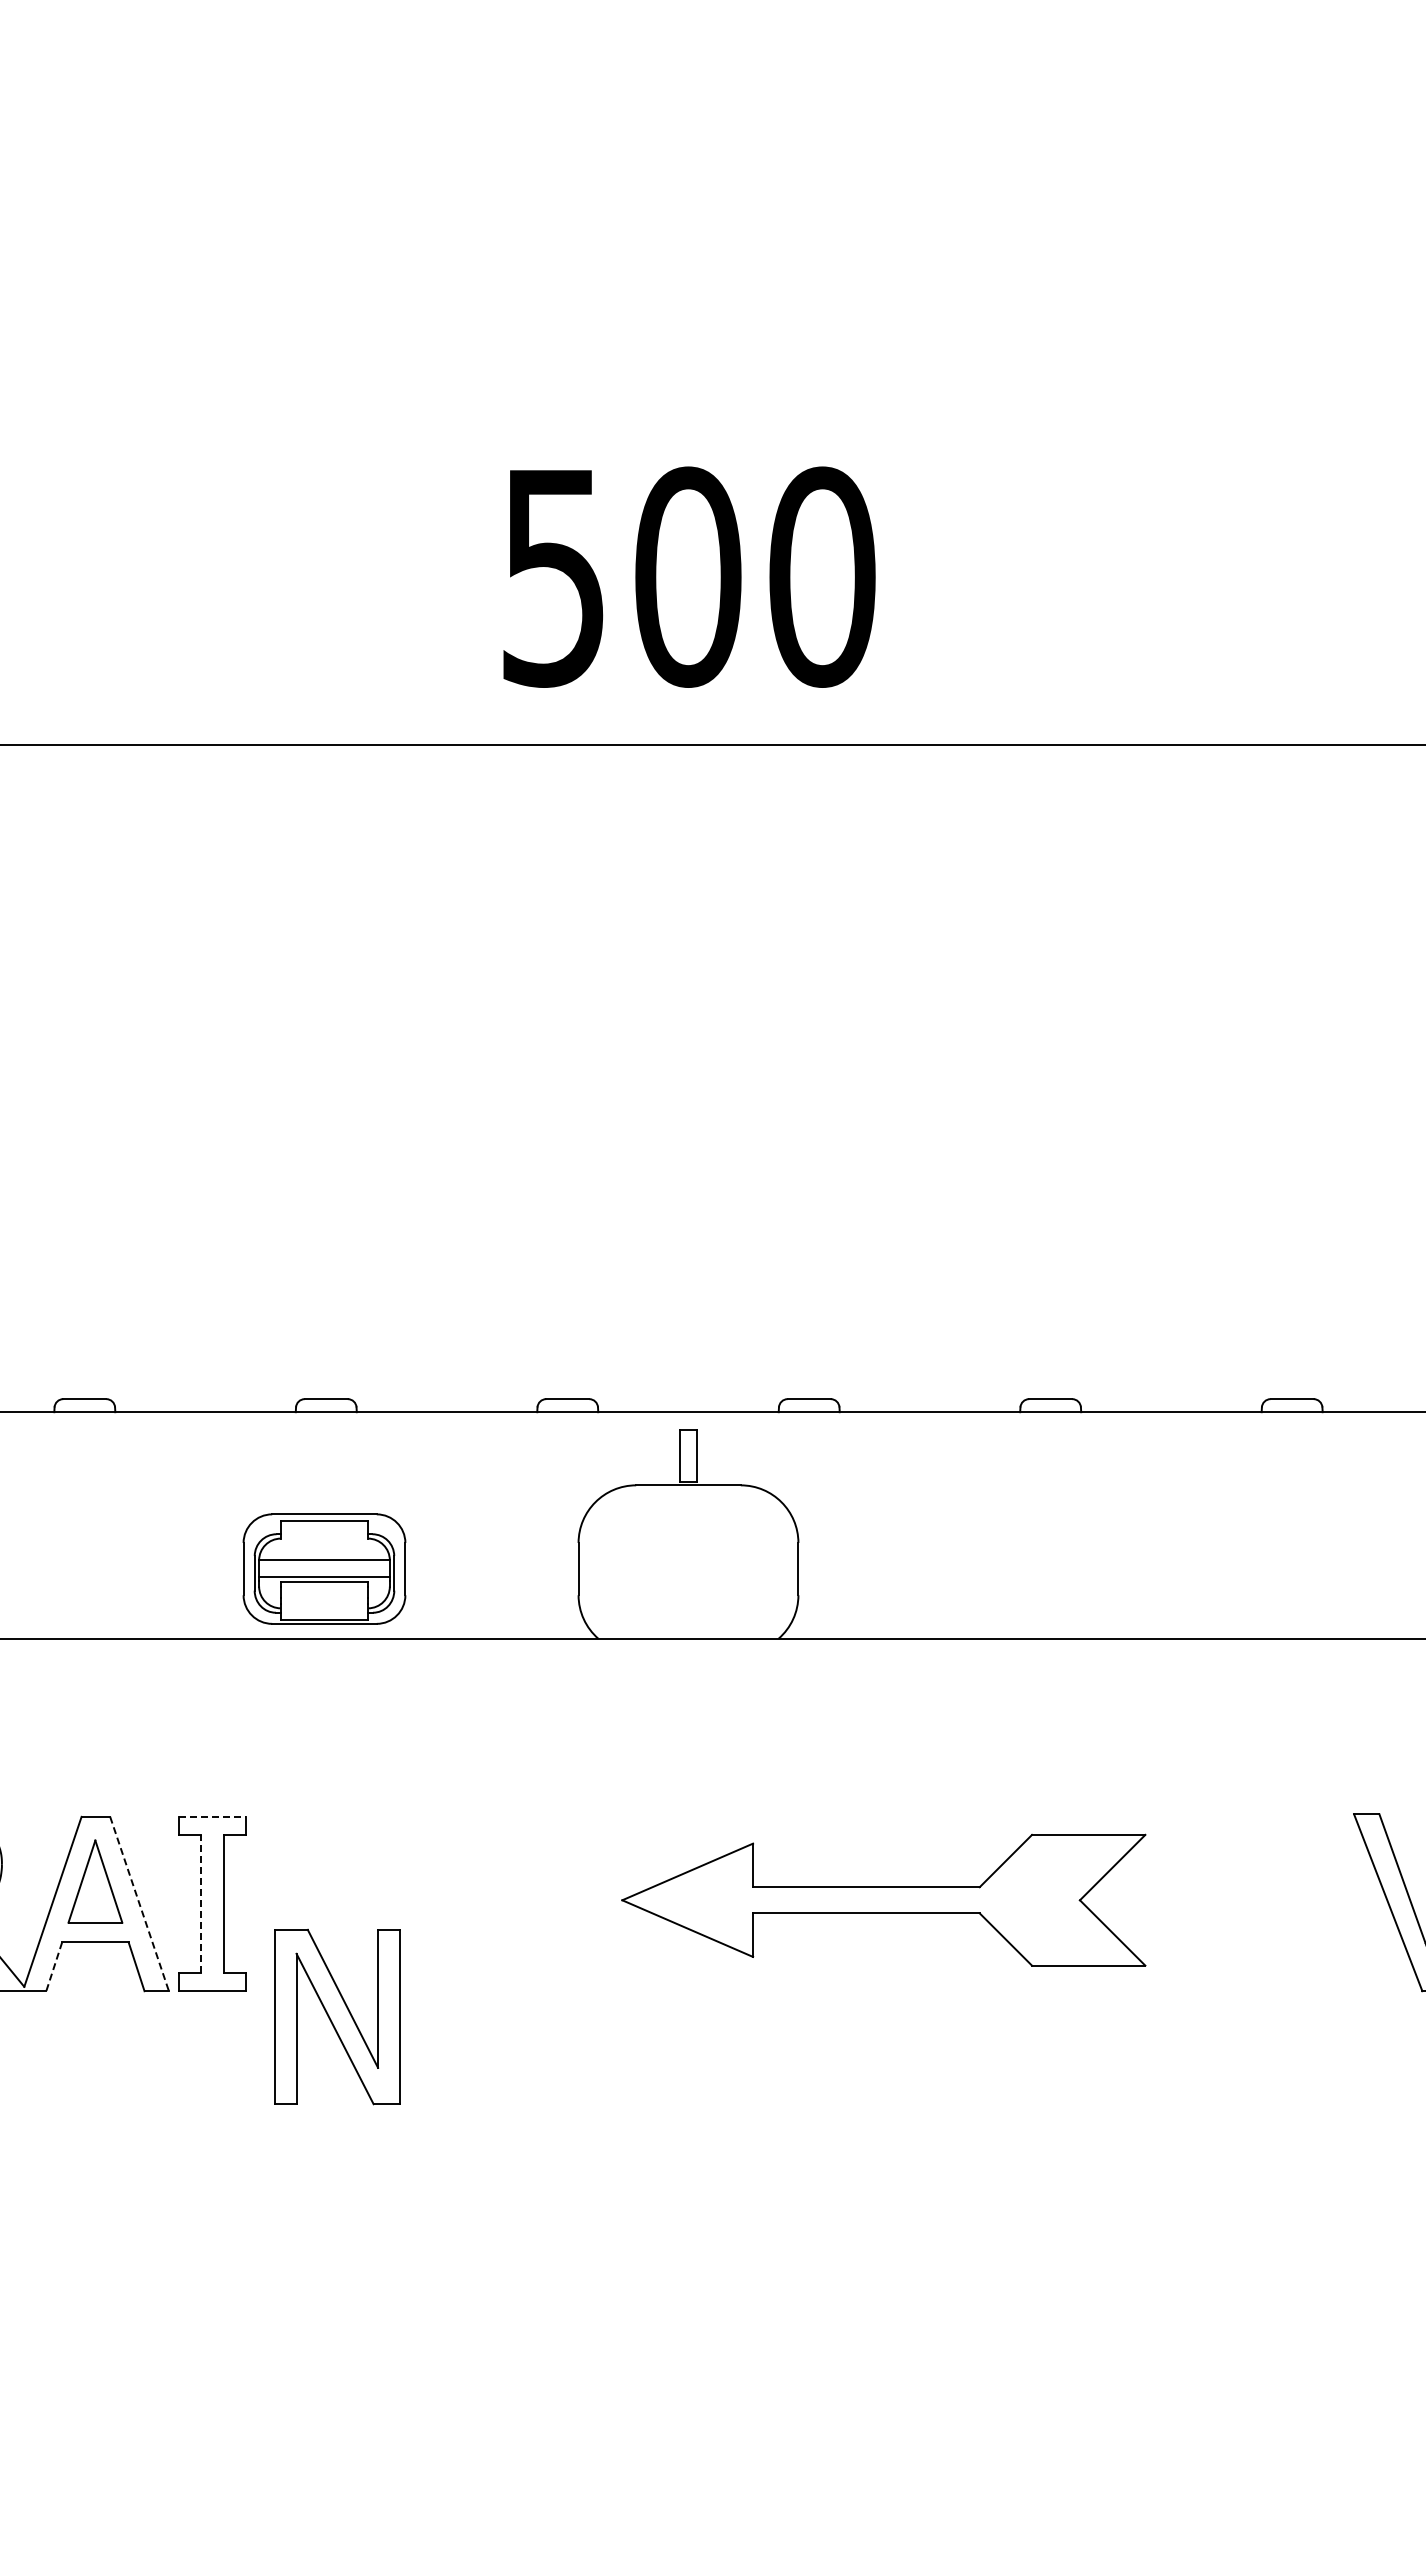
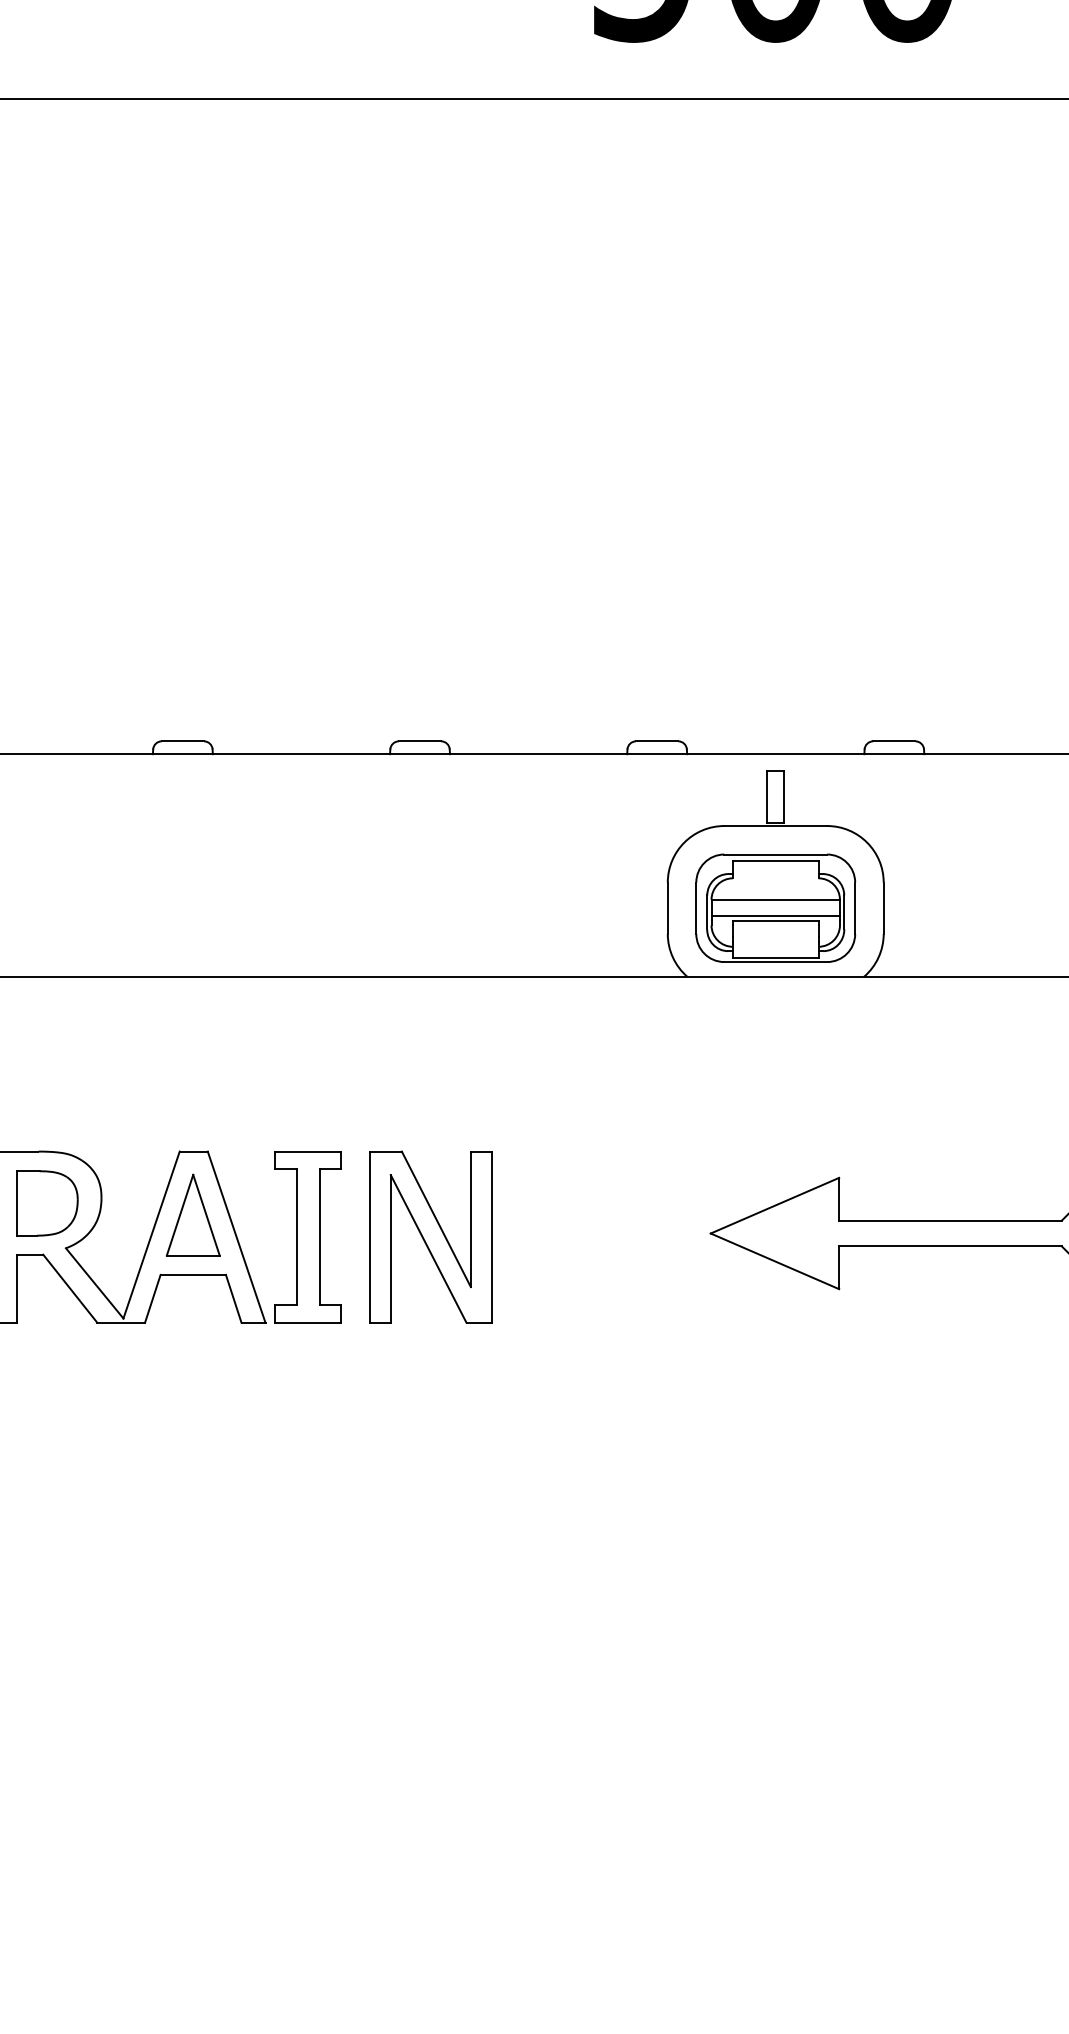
part: (324, 1568) -> (775, 907), moved
line: (212, 1816) -> (308, 1151), dashed -> solid
line: (200, 1903) -> (296, 1236), dashed -> solid
line: (139, 1904) -> (236, 1237), dashed -> solid
line: (54, 1966) -> (153, 1298), dashed -> solid
part: (337, 2016) -> (431, 1236), moved

